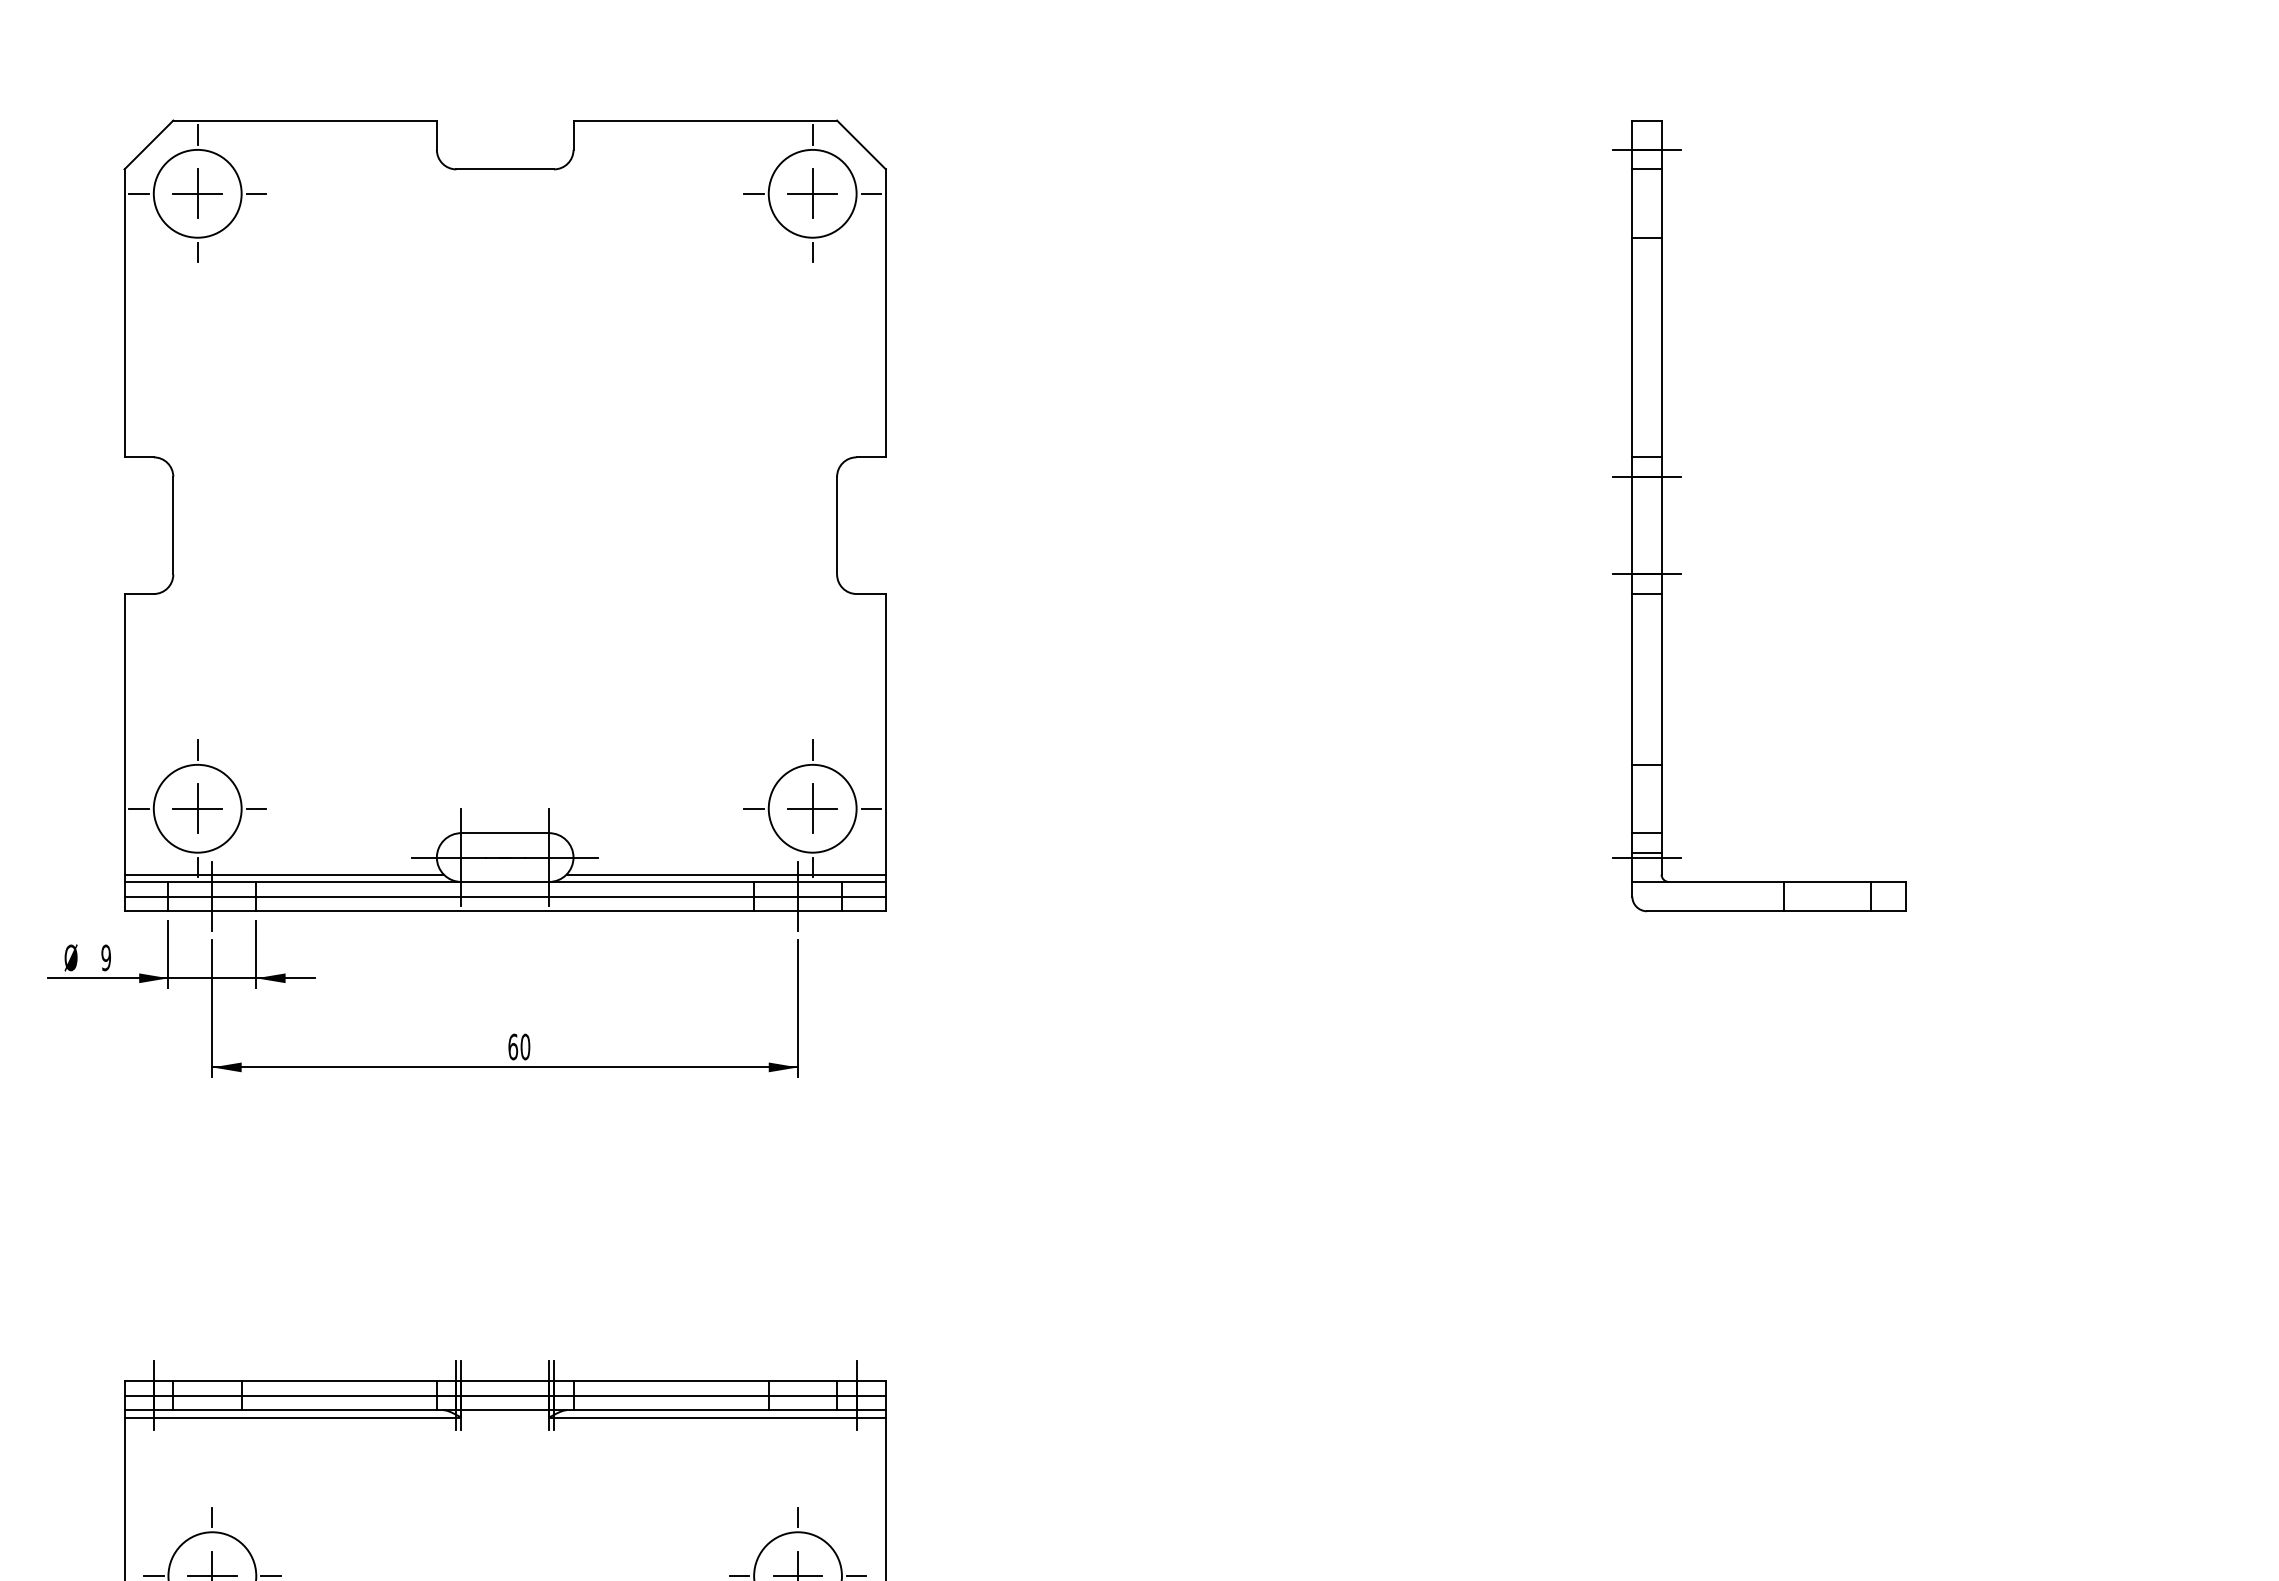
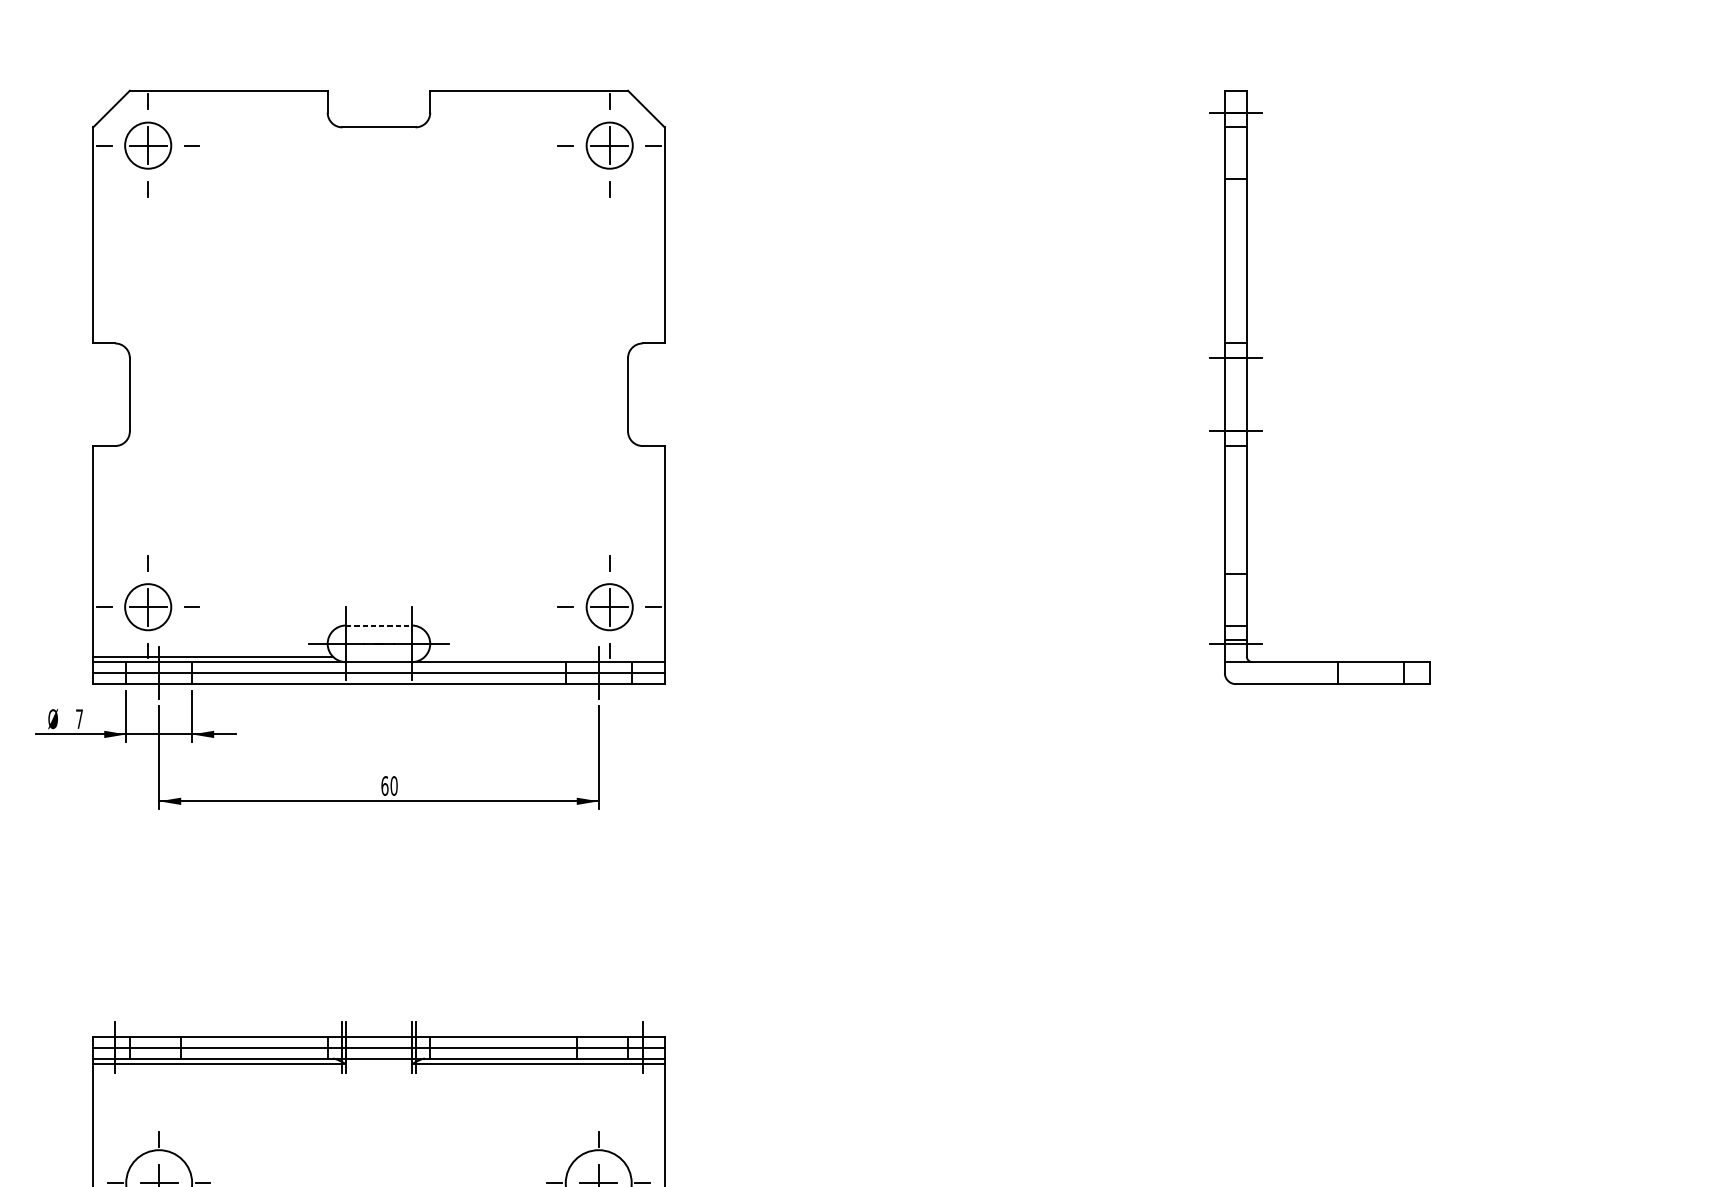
circle: (197, 193) -> (148, 145), size x0.7
circle: (812, 193) -> (609, 145), size x0.7
circle: (197, 808) -> (148, 607), size x0.7
circle: (812, 808) -> (609, 607), size x0.7
line: (505, 833) -> (379, 625), solid -> dashed
line: (725, 874) -> (544, 656), removed
text: (105, 957) -> (78, 718), 9 -> 7

